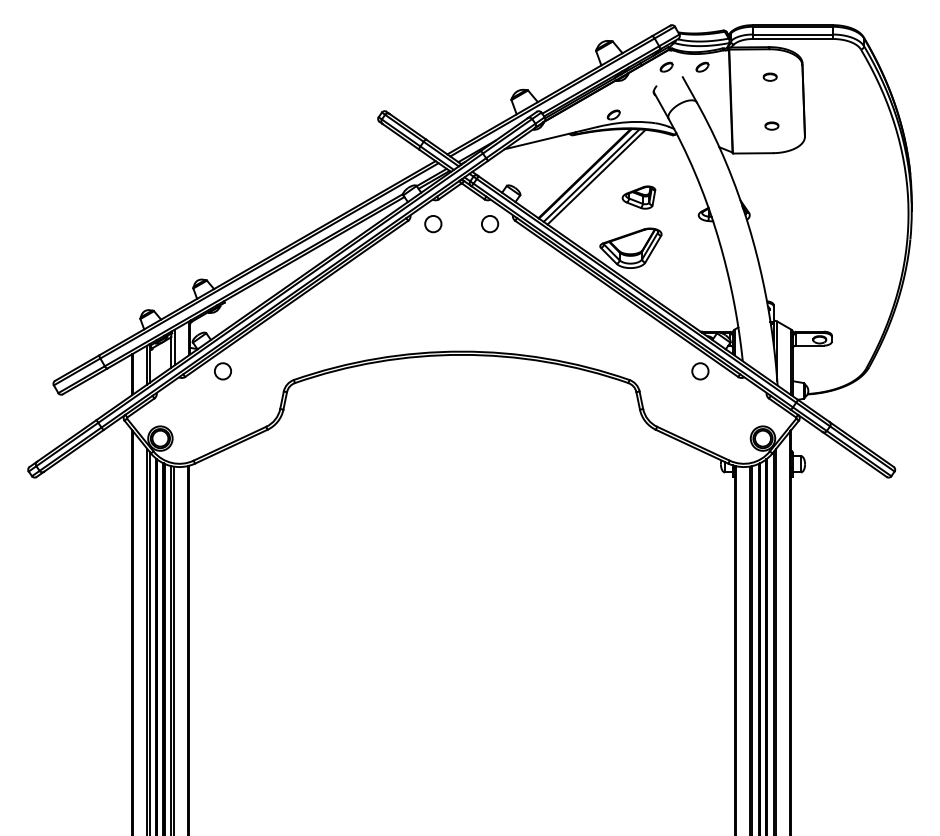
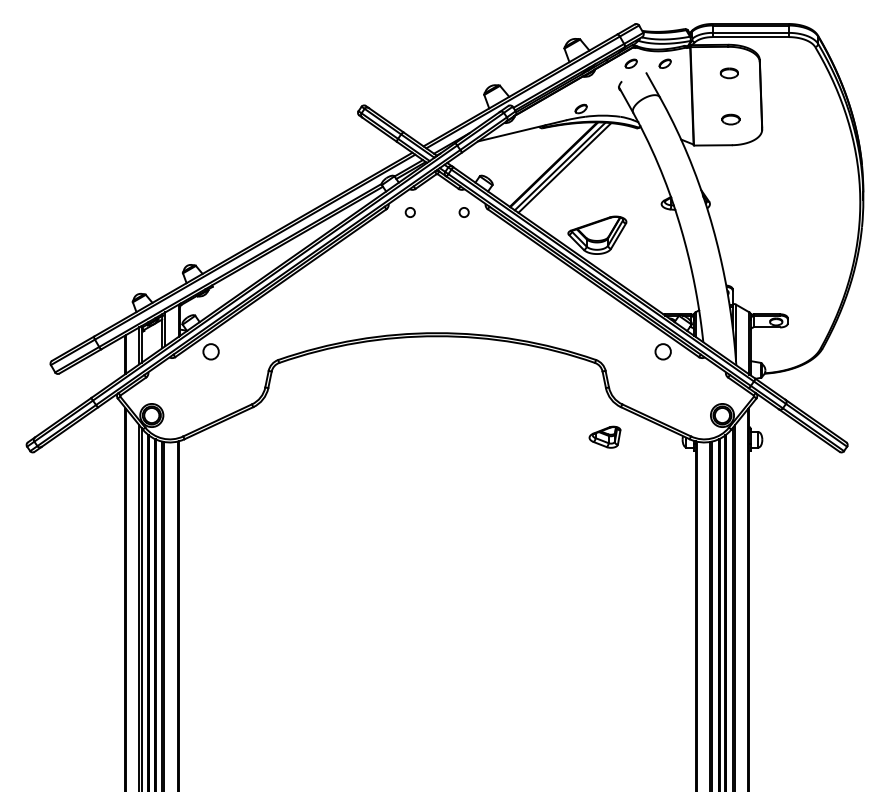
part: (769, 76) -> (728, 72), size x1.4
part: (771, 125) -> (730, 119), size x1.4
part: (638, 197) -> (604, 437), moved
circle: (433, 224) -> (410, 212), size x0.6
circle: (490, 224) -> (464, 212), size x0.6

